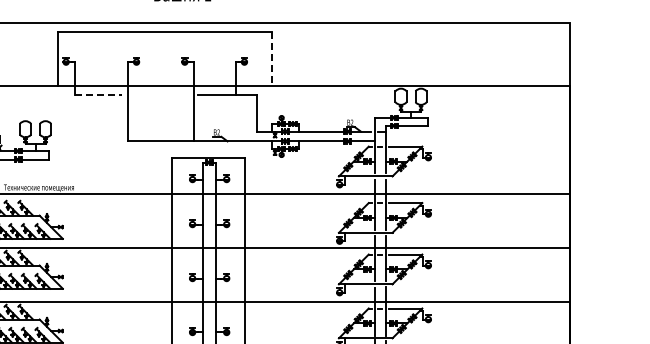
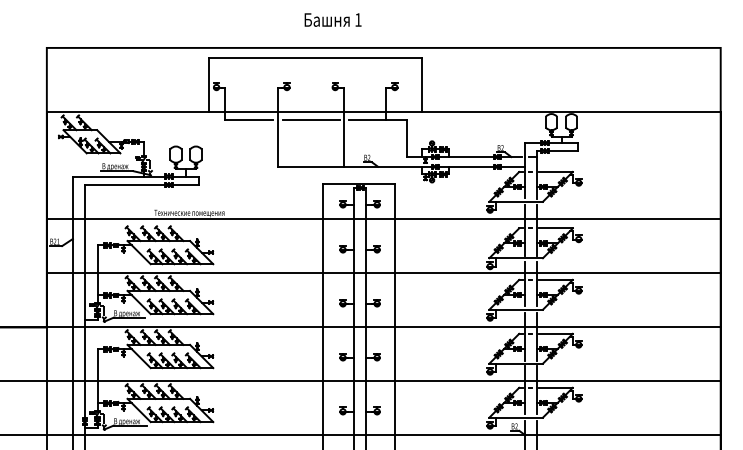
line: (272, 59) -> (422, 84), dashed -> solid
line: (99, 95) -> (249, 120), dashed -> solid
line: (161, 95) -> (311, 120), added

